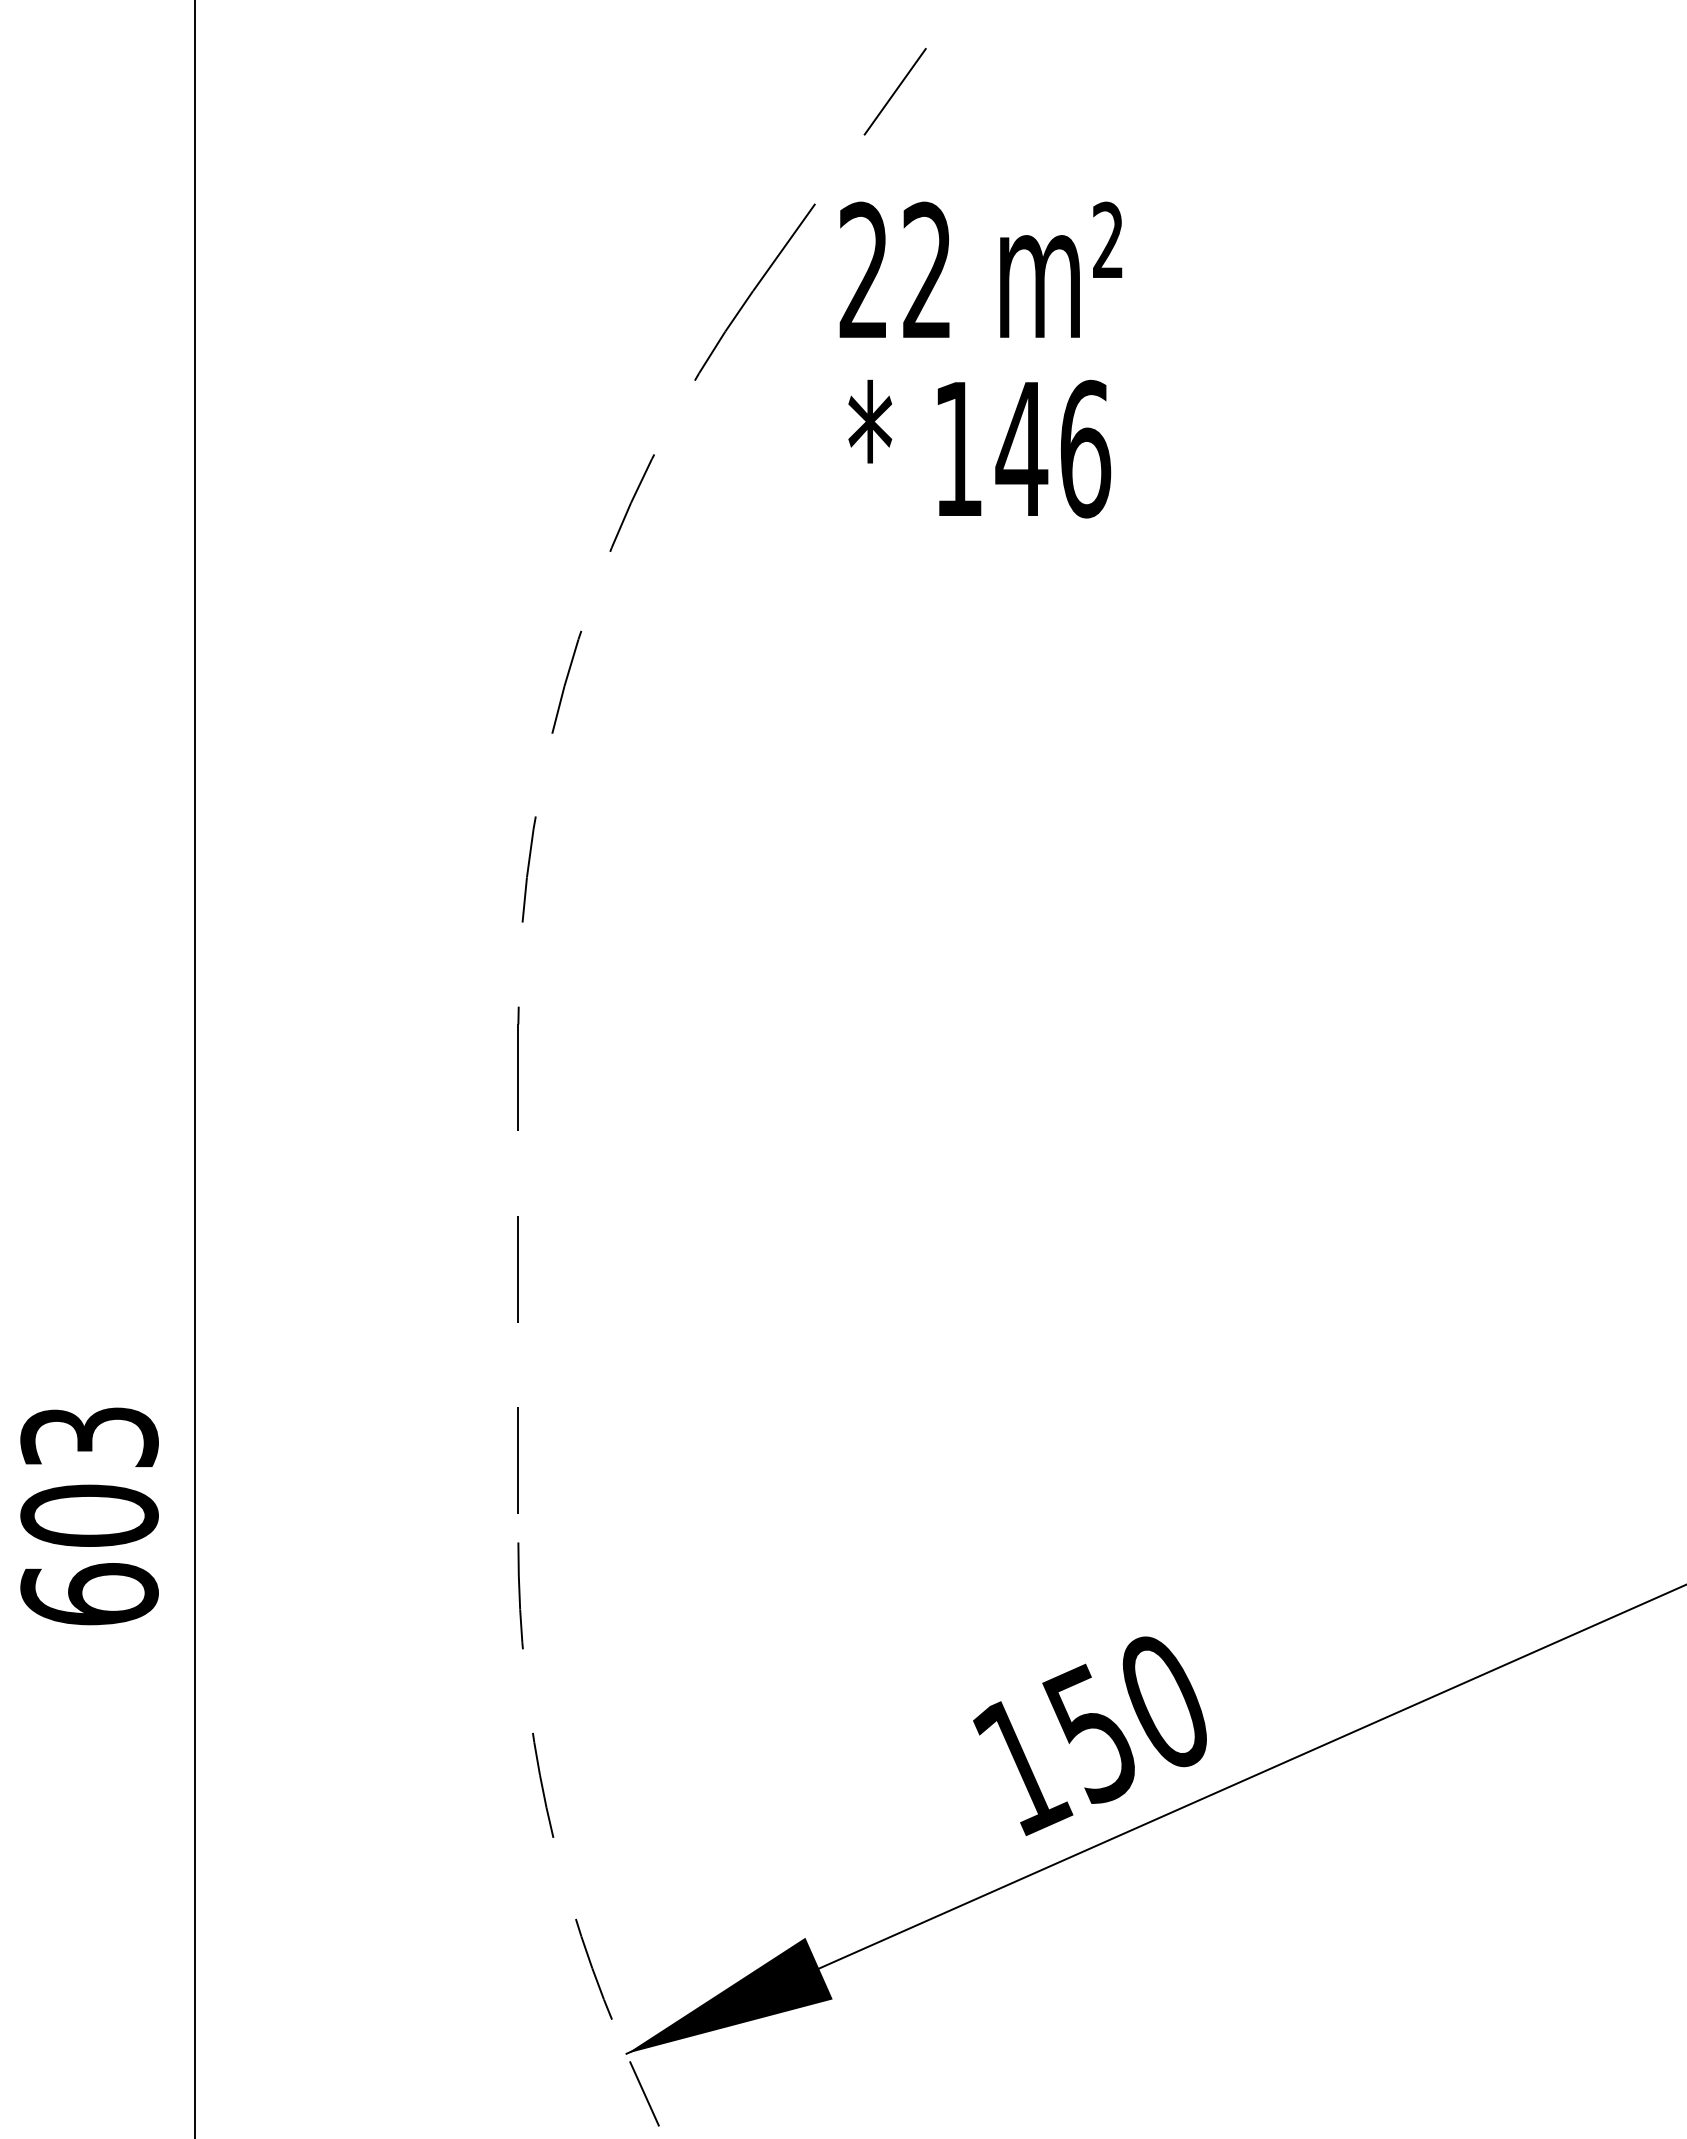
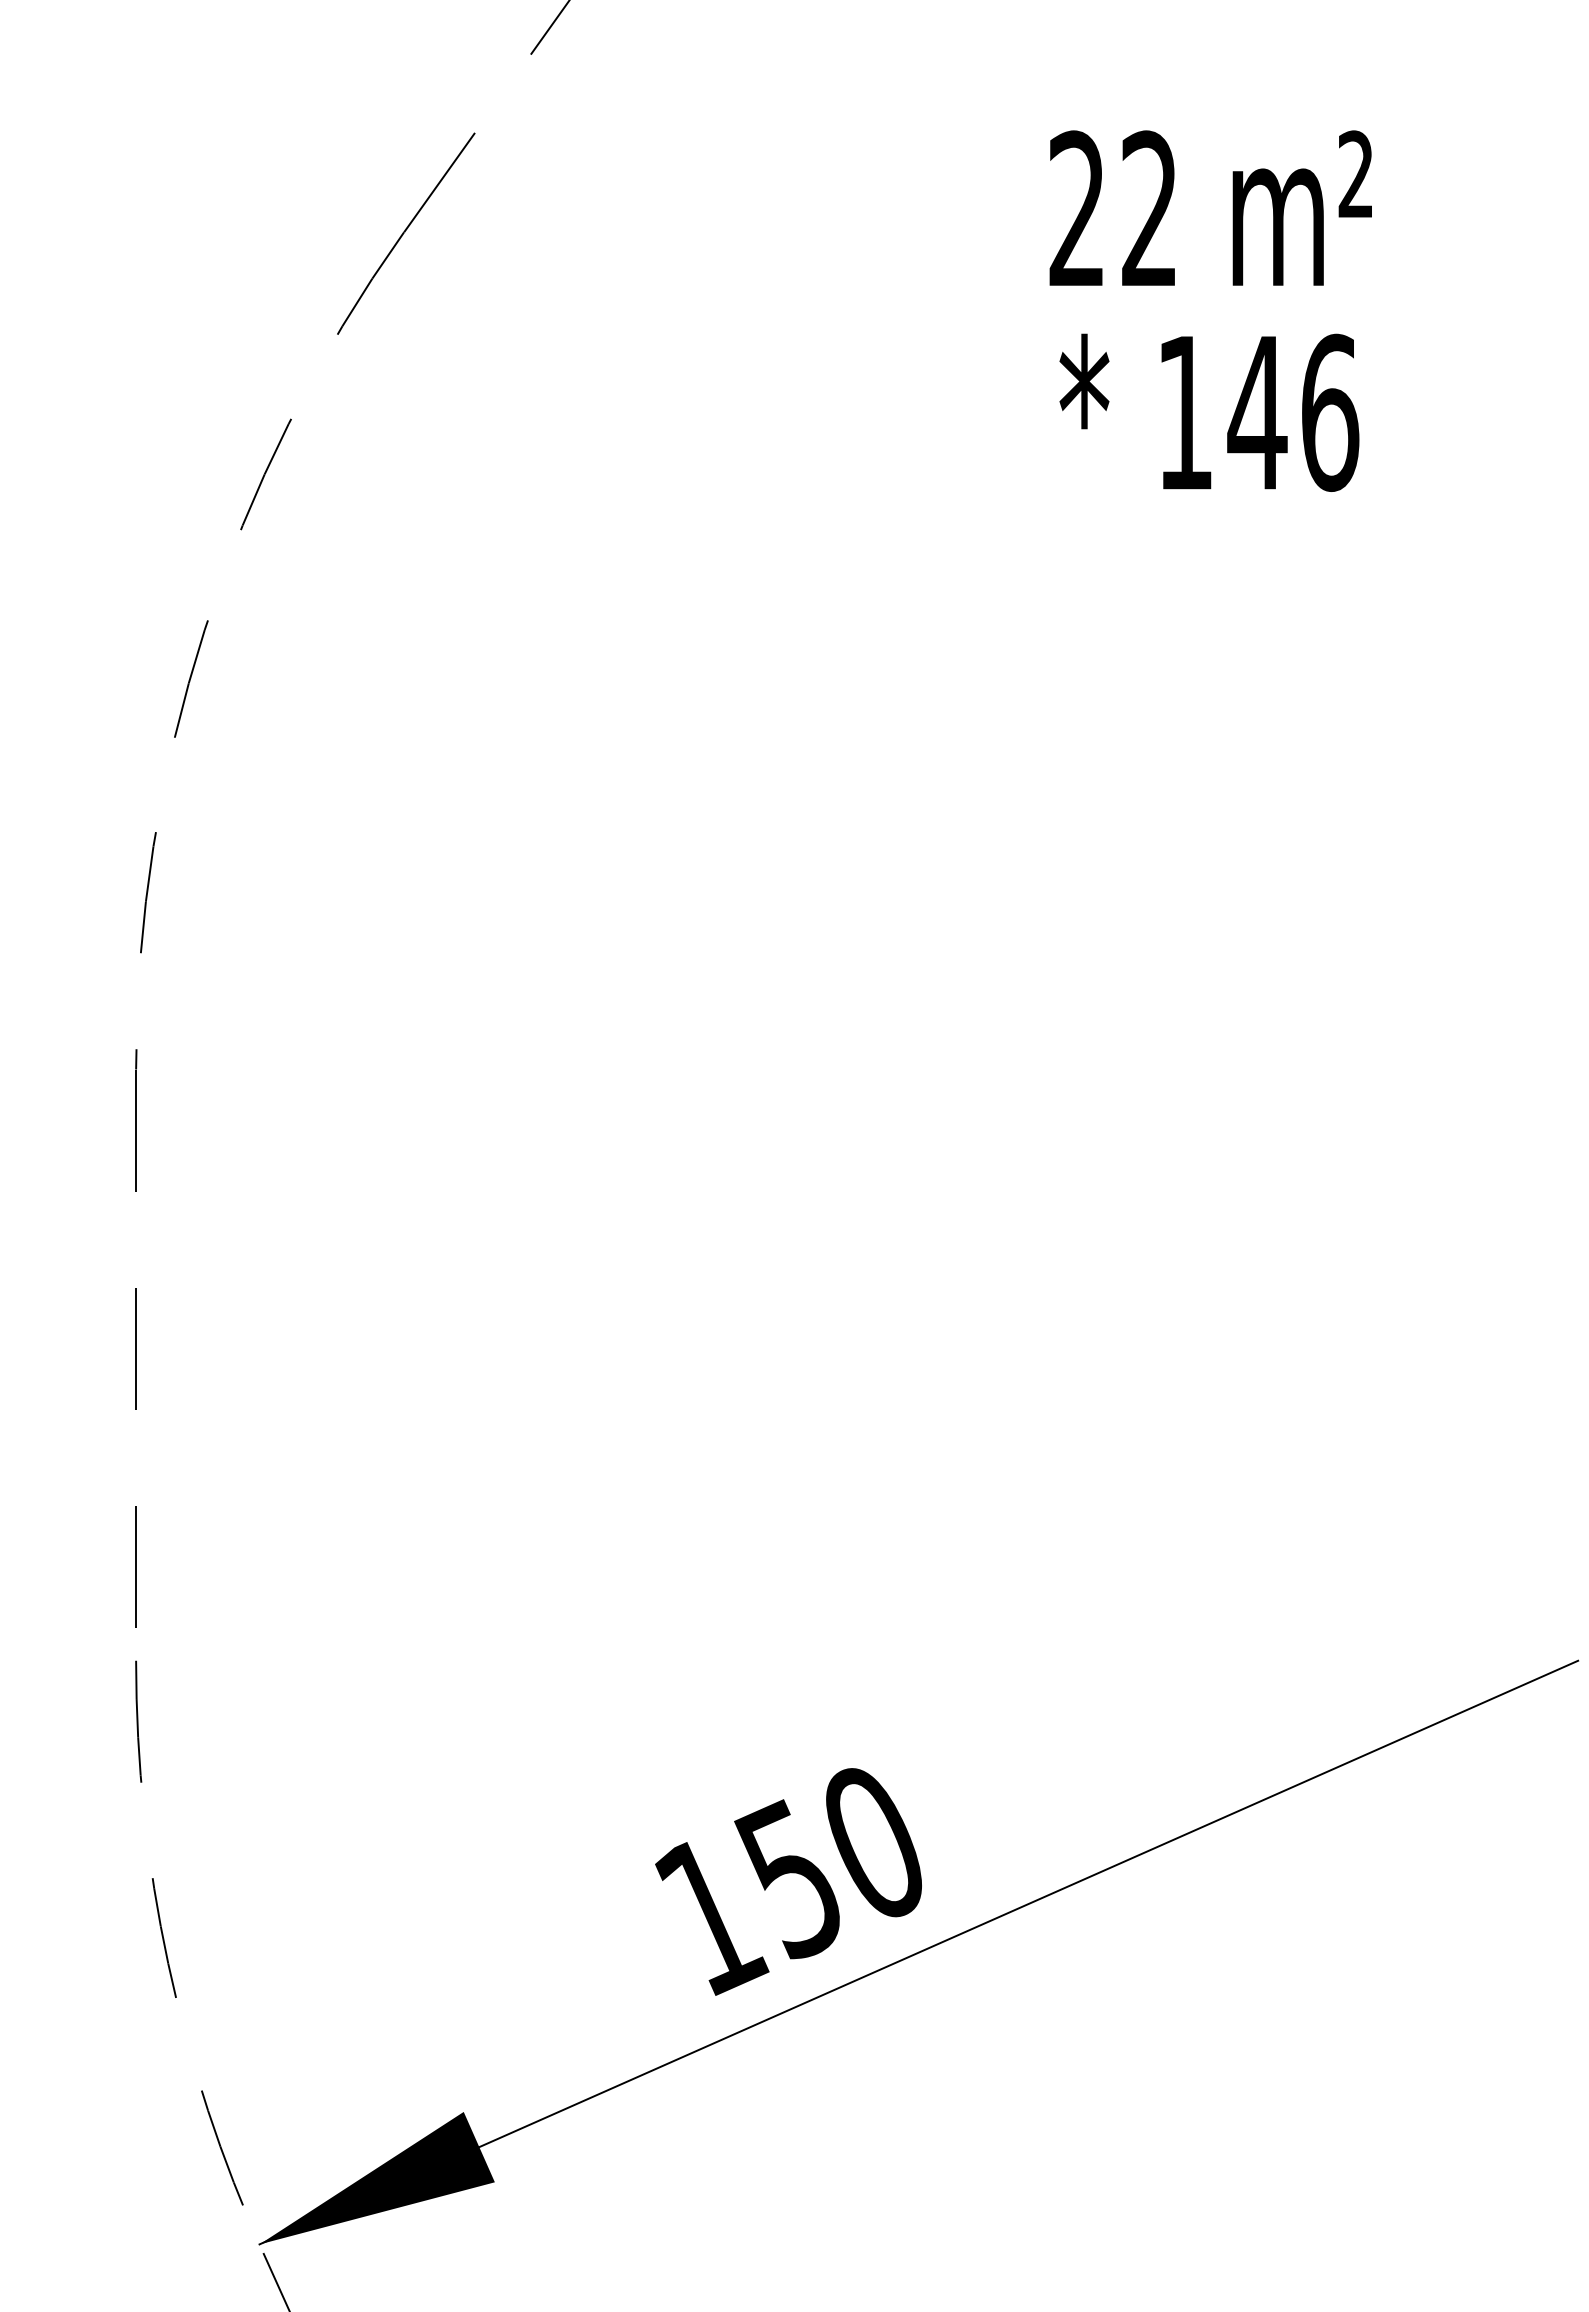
text: (980, 359) -> (1210, 310), moved

